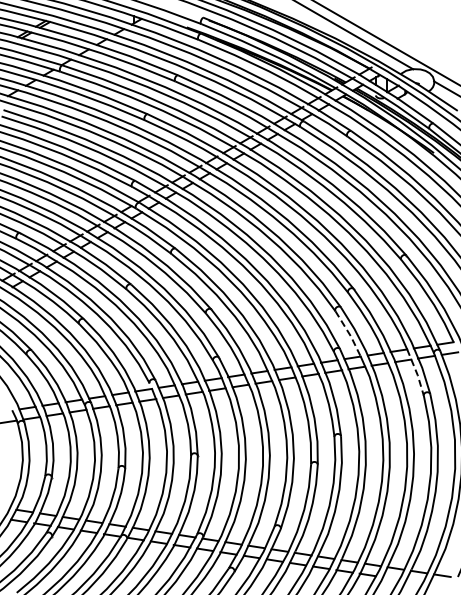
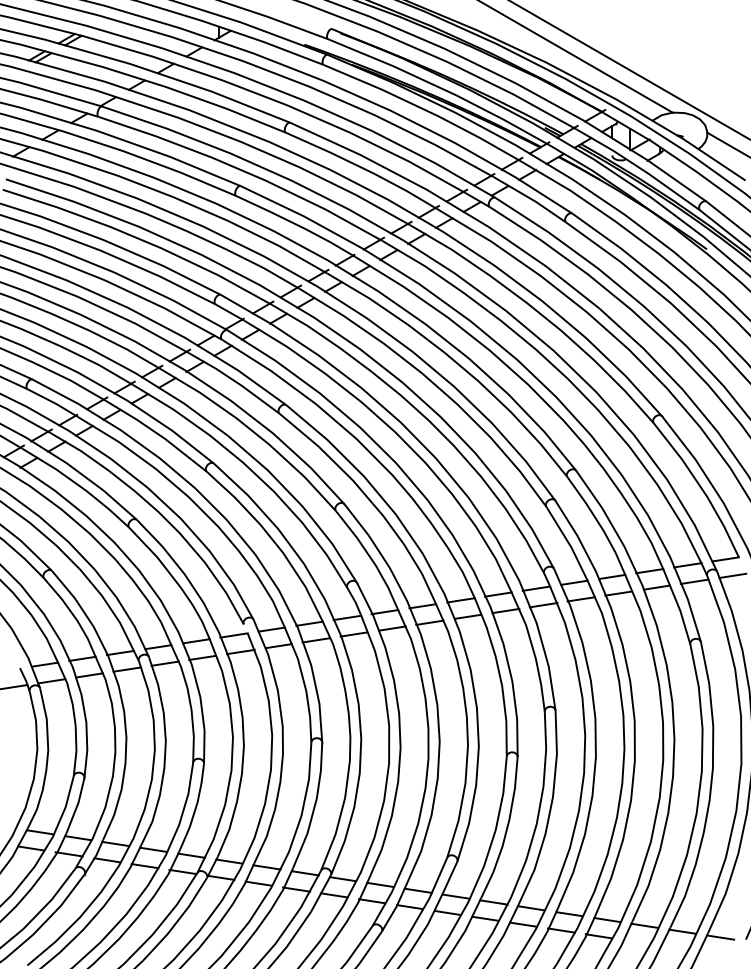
line: (349, 333) -> (569, 543), dashed -> solid
line: (416, 373) -> (678, 608), dashed -> solid

